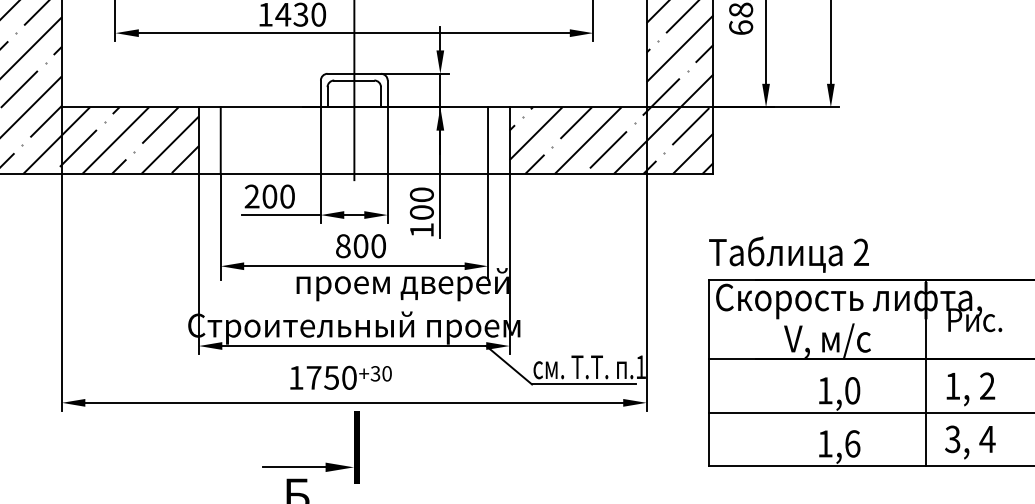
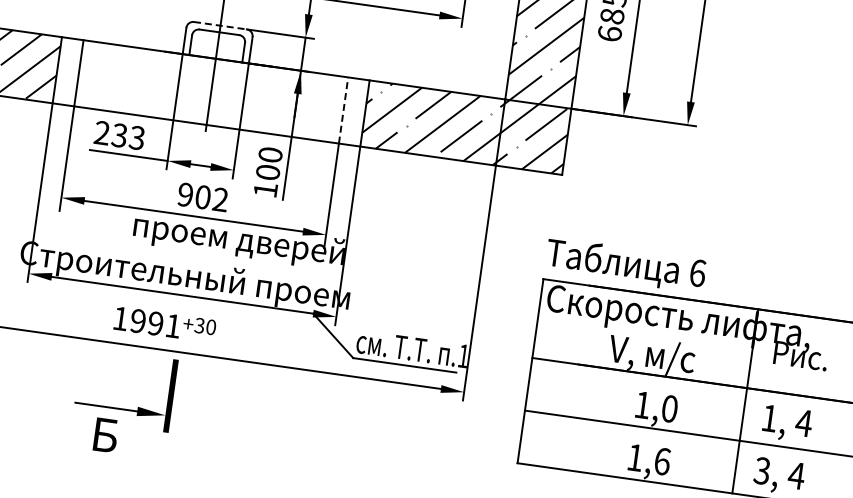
line: (354, 73) -> (220, 25), solid -> dashed
line: (488, 140) -> (344, 110), solid -> dashed
text: (278, 196) -> (128, 136), 200 -> 233
text: (360, 246) -> (202, 197), 800 -> 902
text: (861, 252) -> (697, 273), 2 -> 6
text: (331, 377) -> (155, 323), 1750 -> 1991
text: (987, 385) -> (804, 422), 2 -> 4

